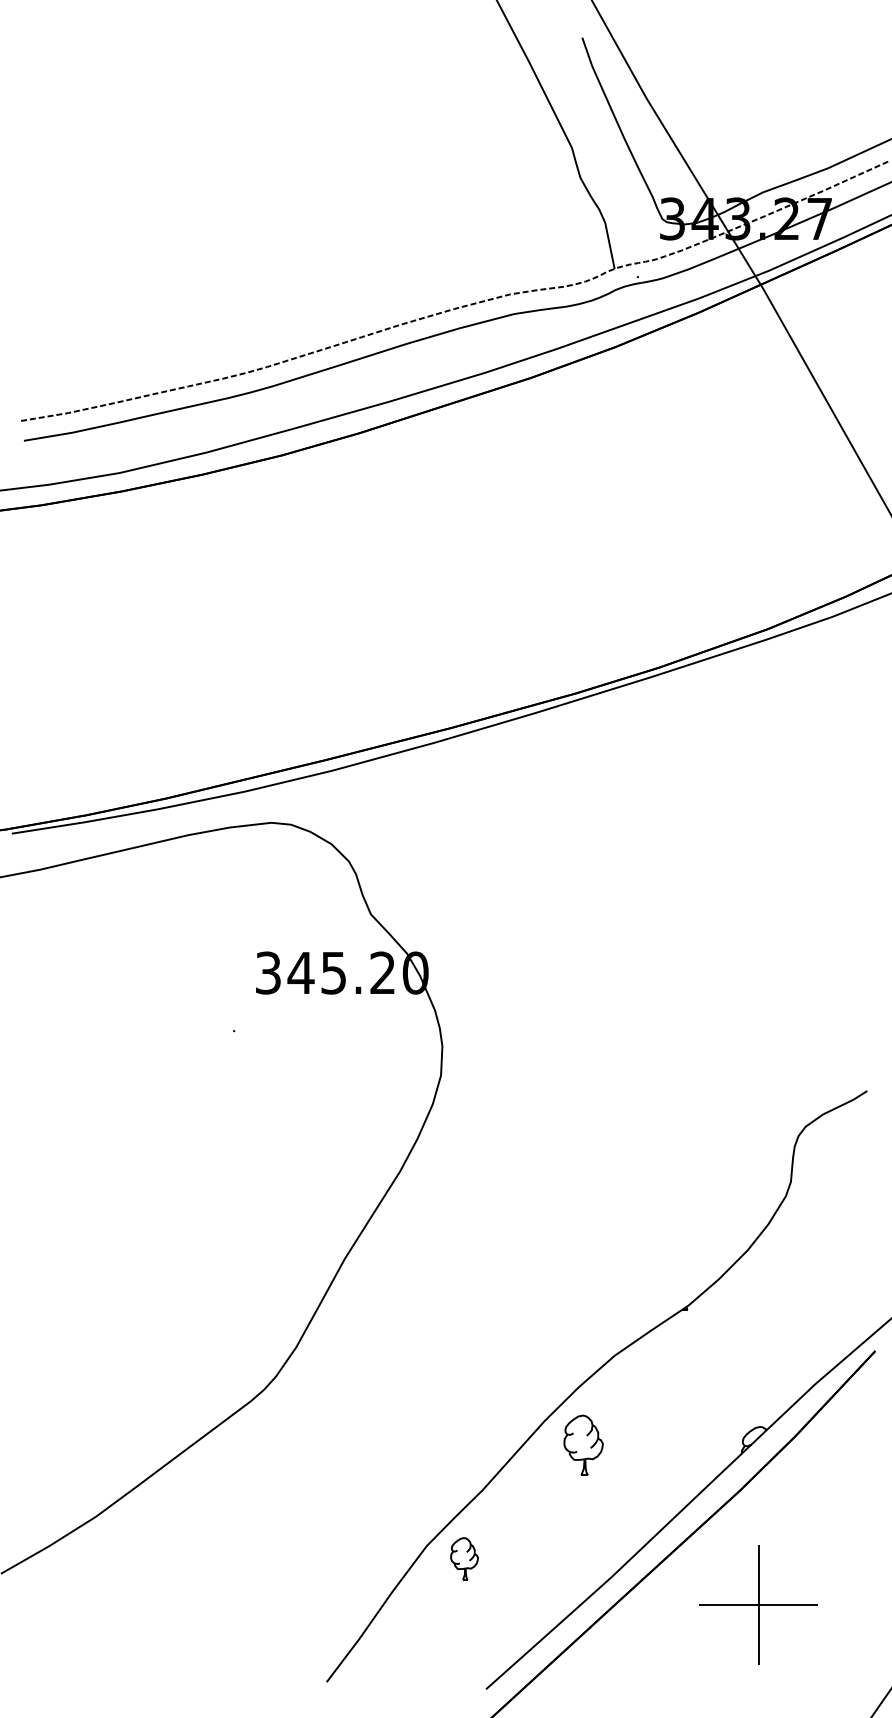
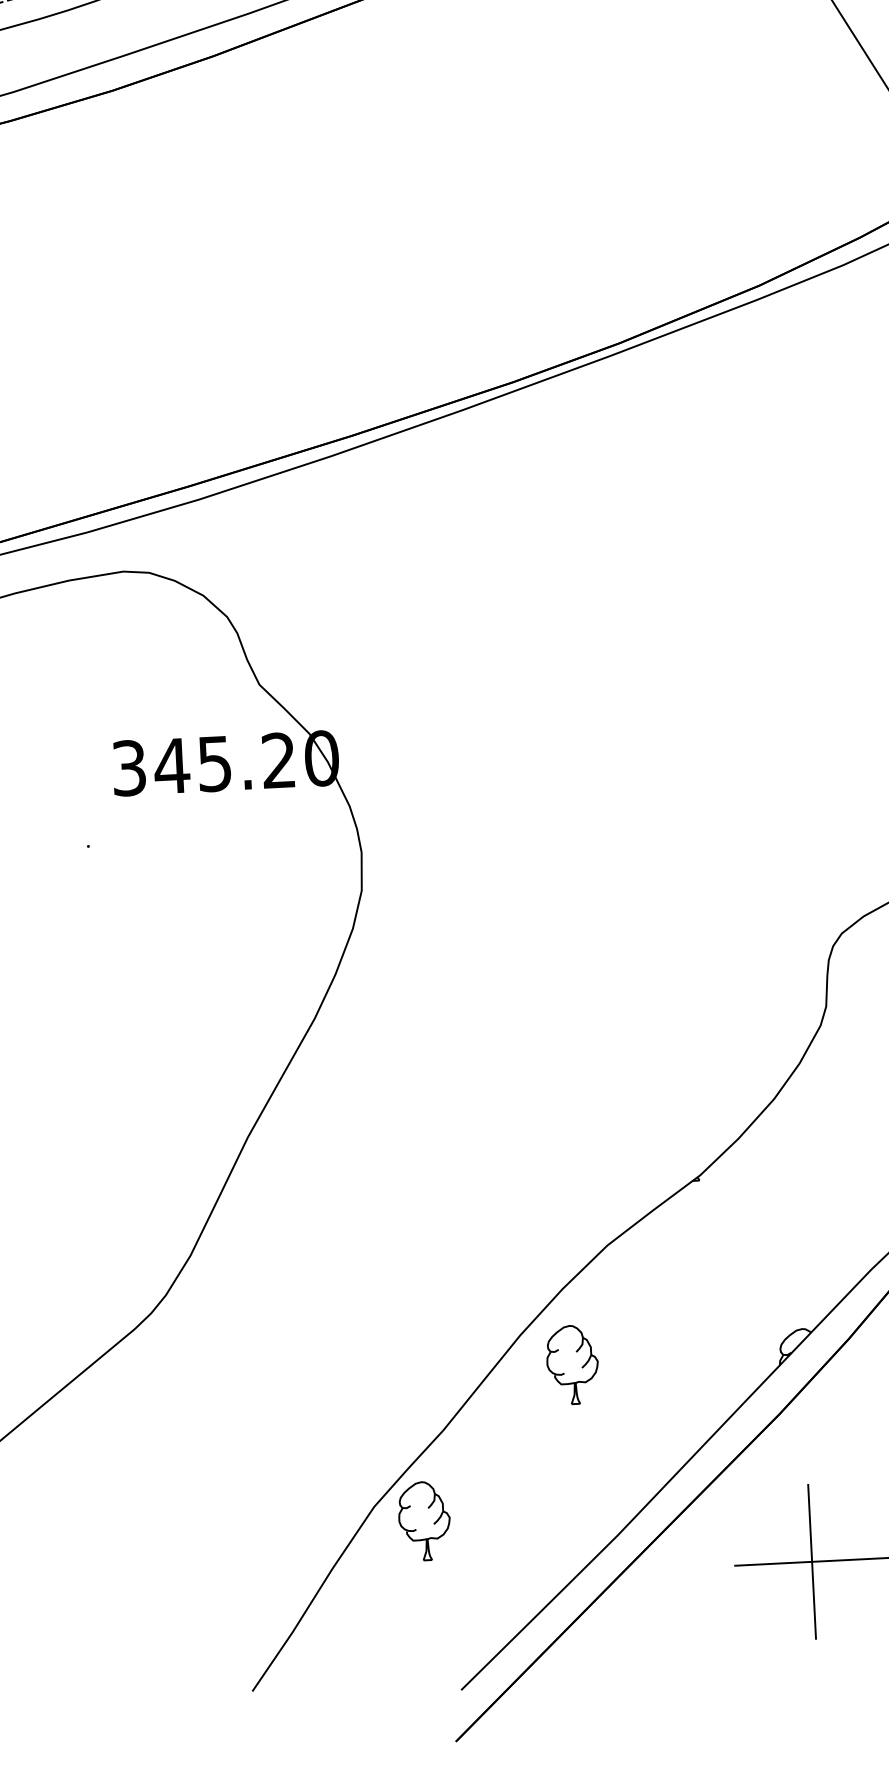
part: (464, 1558) -> (424, 1520), size x1.43

